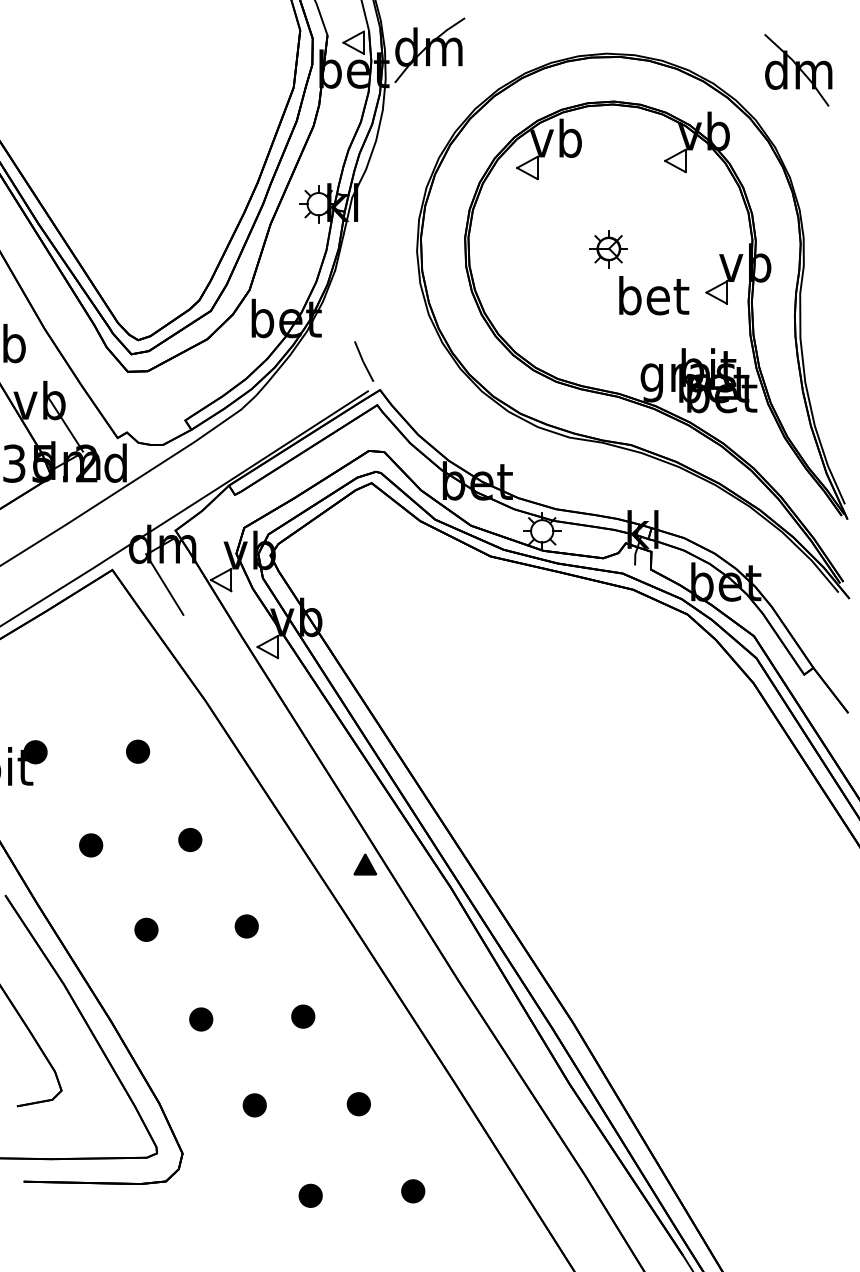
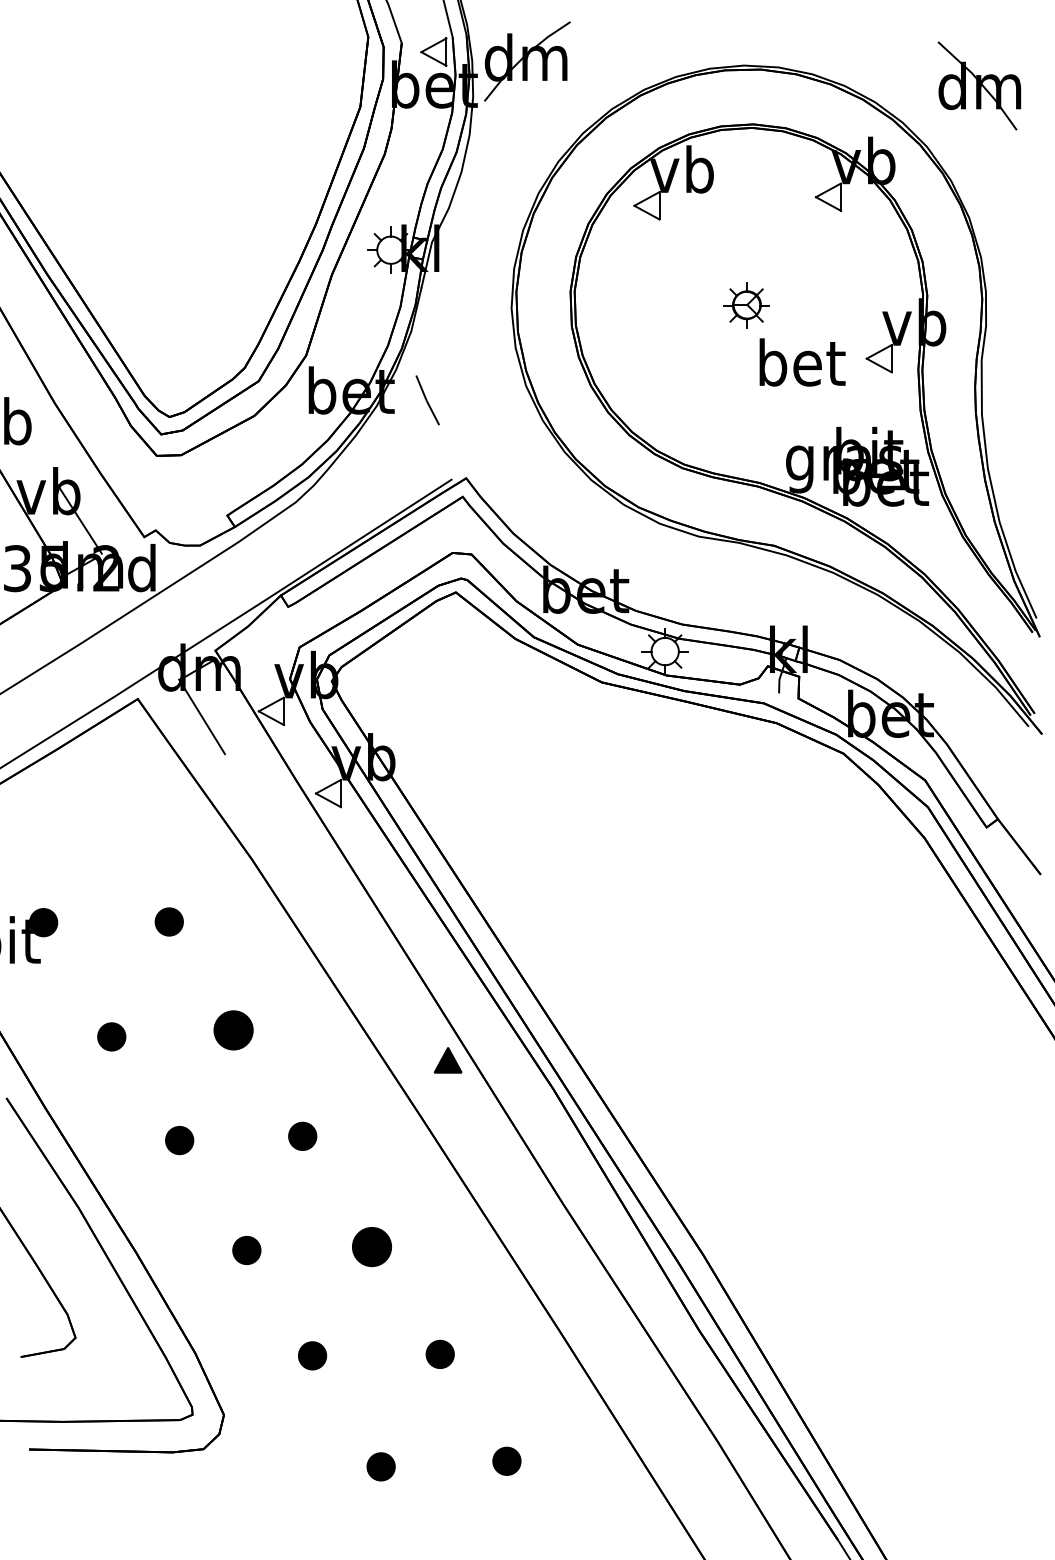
line: (363, 361) -> (427, 400), moved
part: (189, 839) -> (232, 1029), size x1.4
part: (302, 1016) -> (371, 1246), size x1.4

